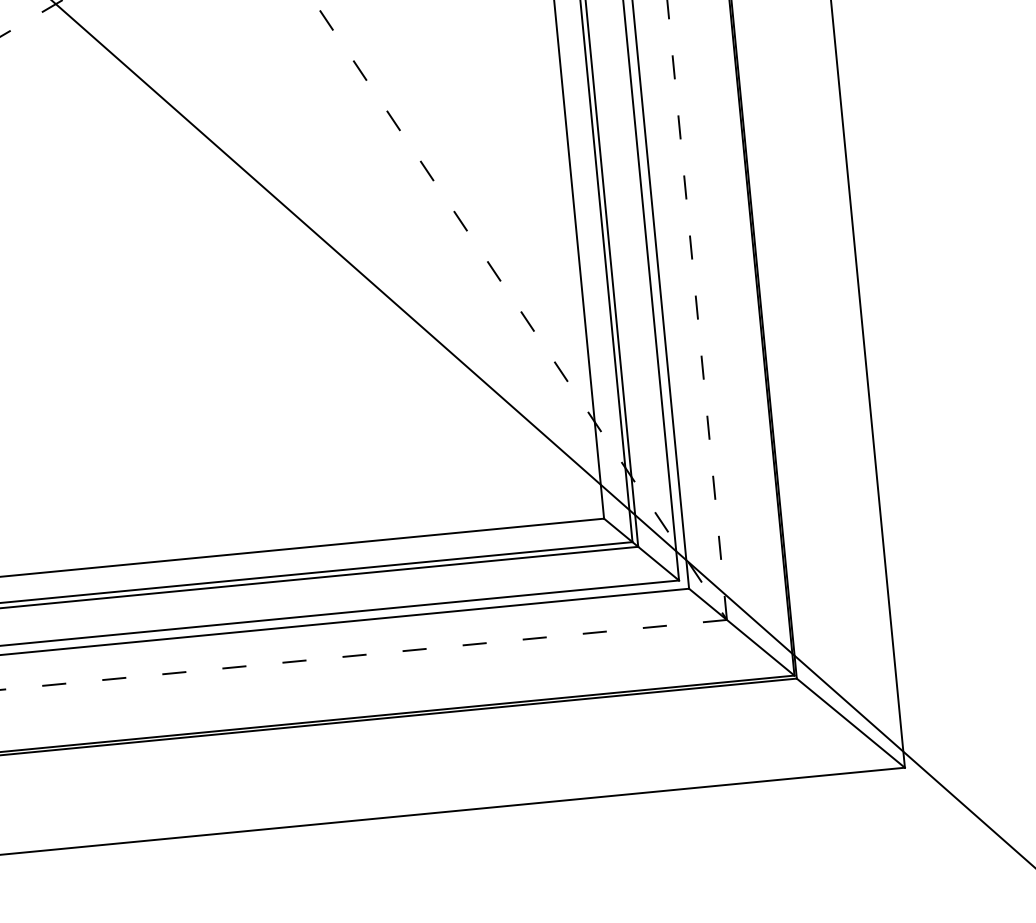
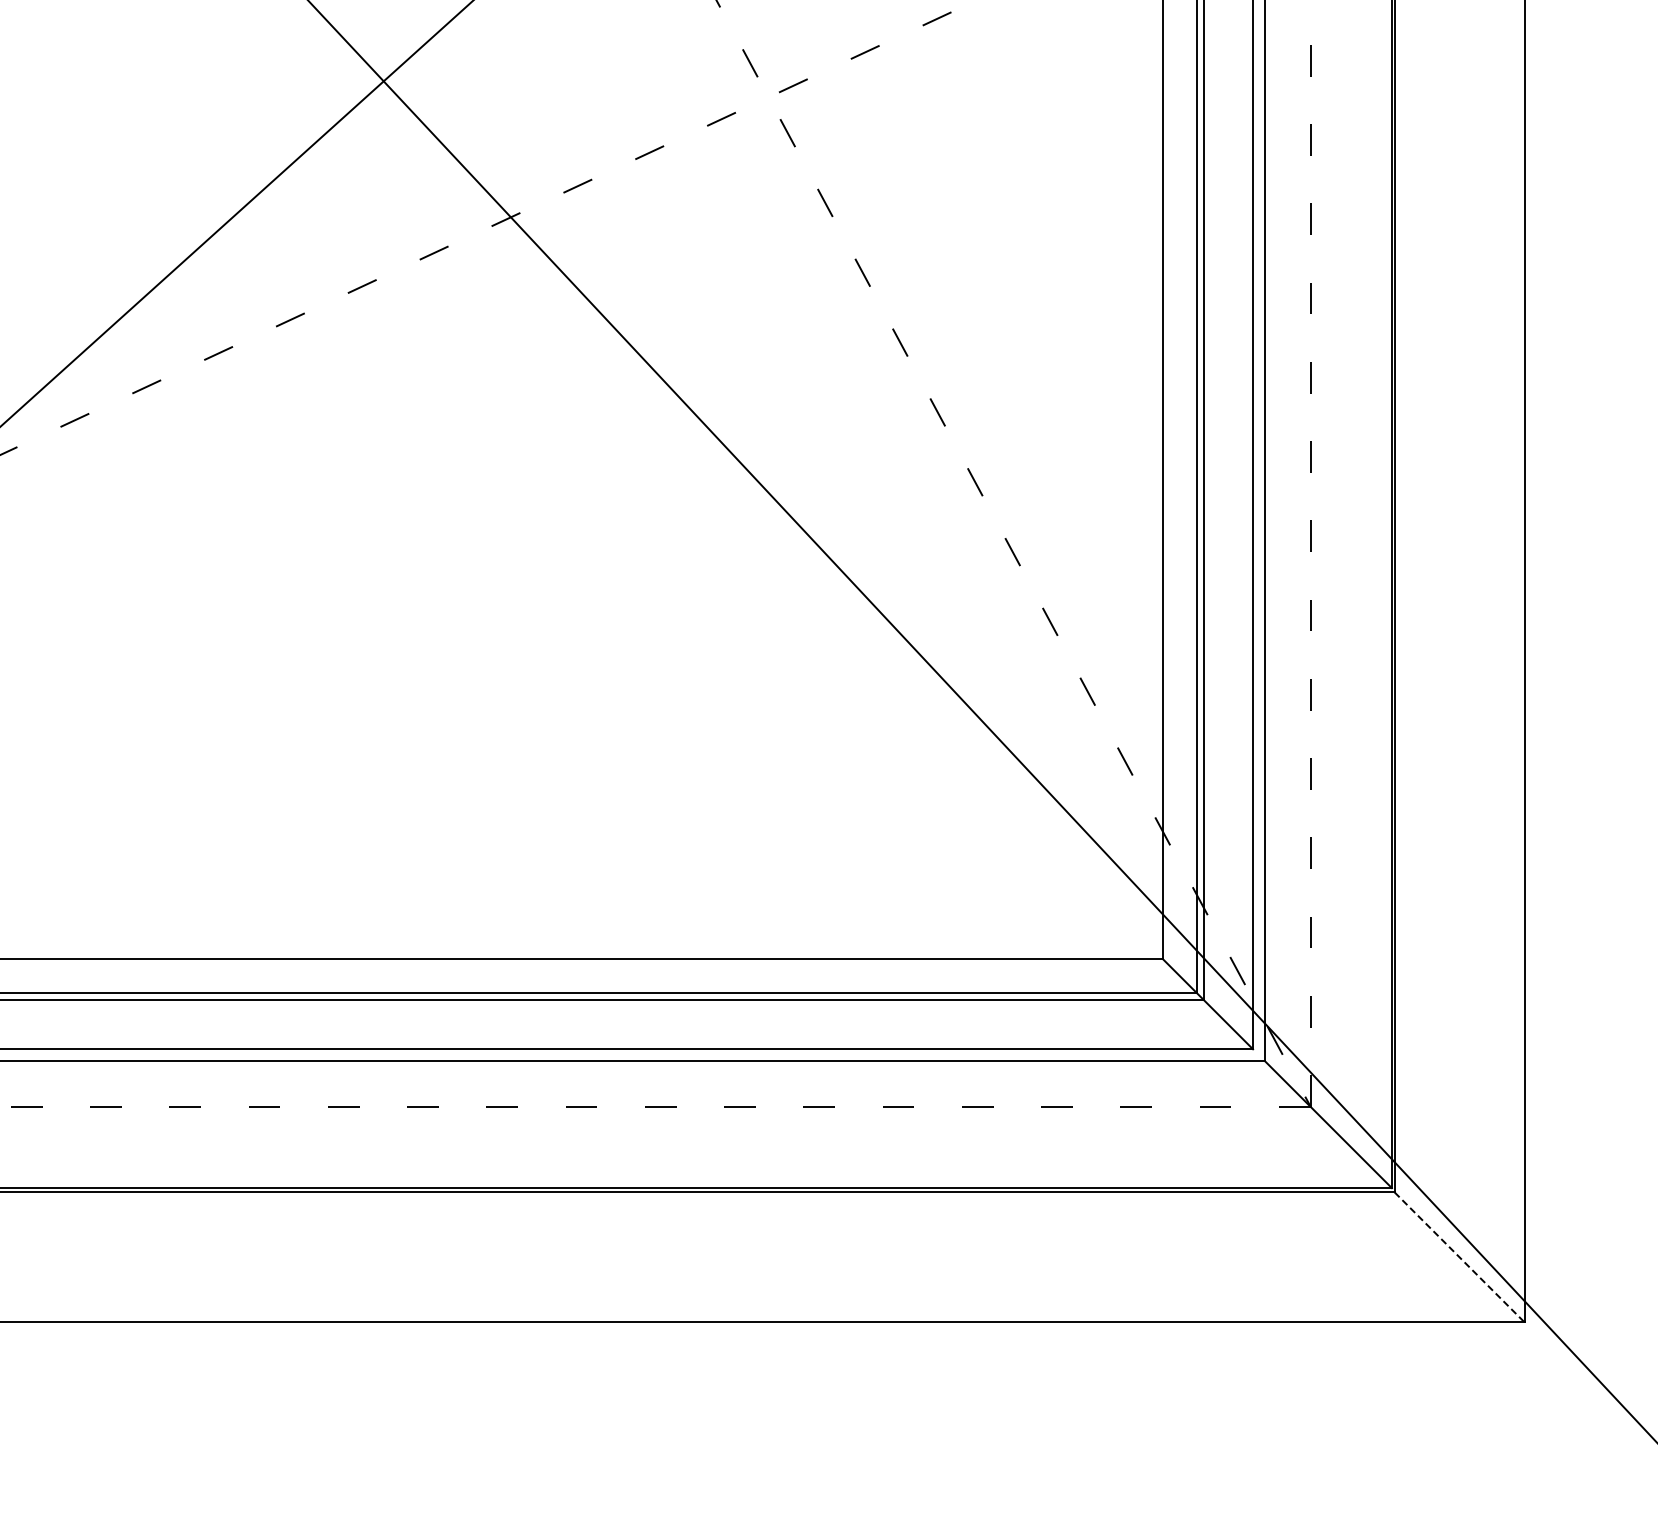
line: (851, 723) -> (1460, 1257), solid -> dashed

